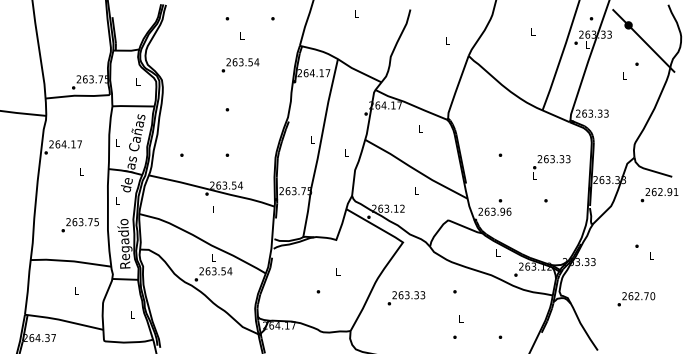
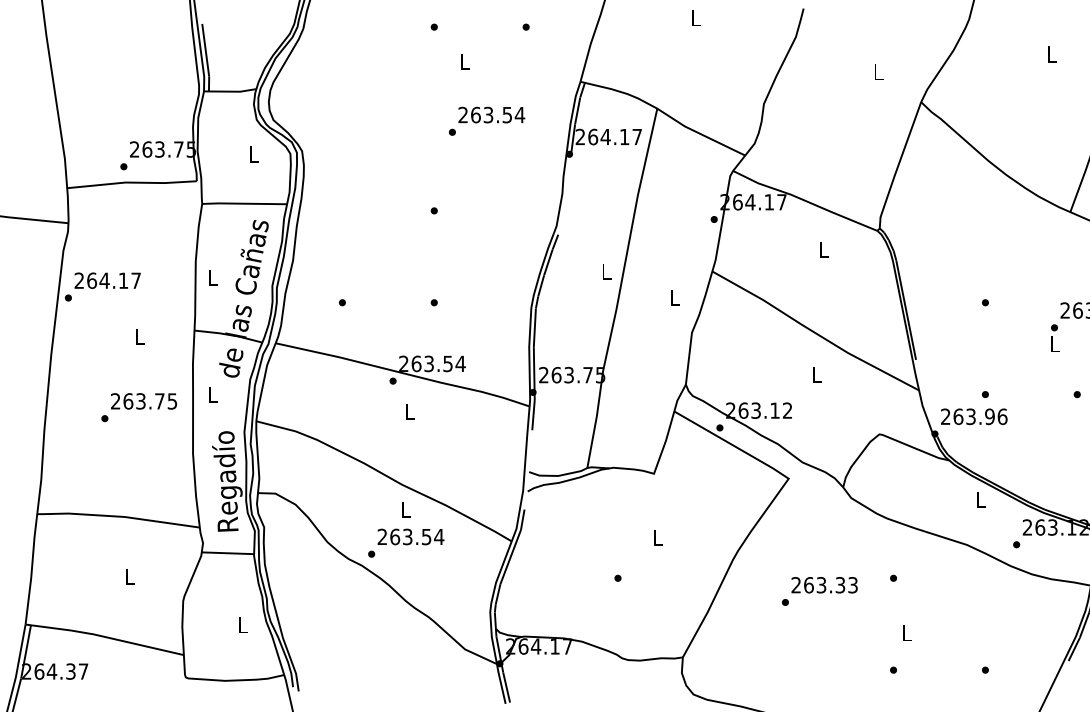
text: (240, 65) -> (486, 121), moved
text: (79, 225) -> (137, 408), moved
text: (406, 298) -> (819, 591), moved

